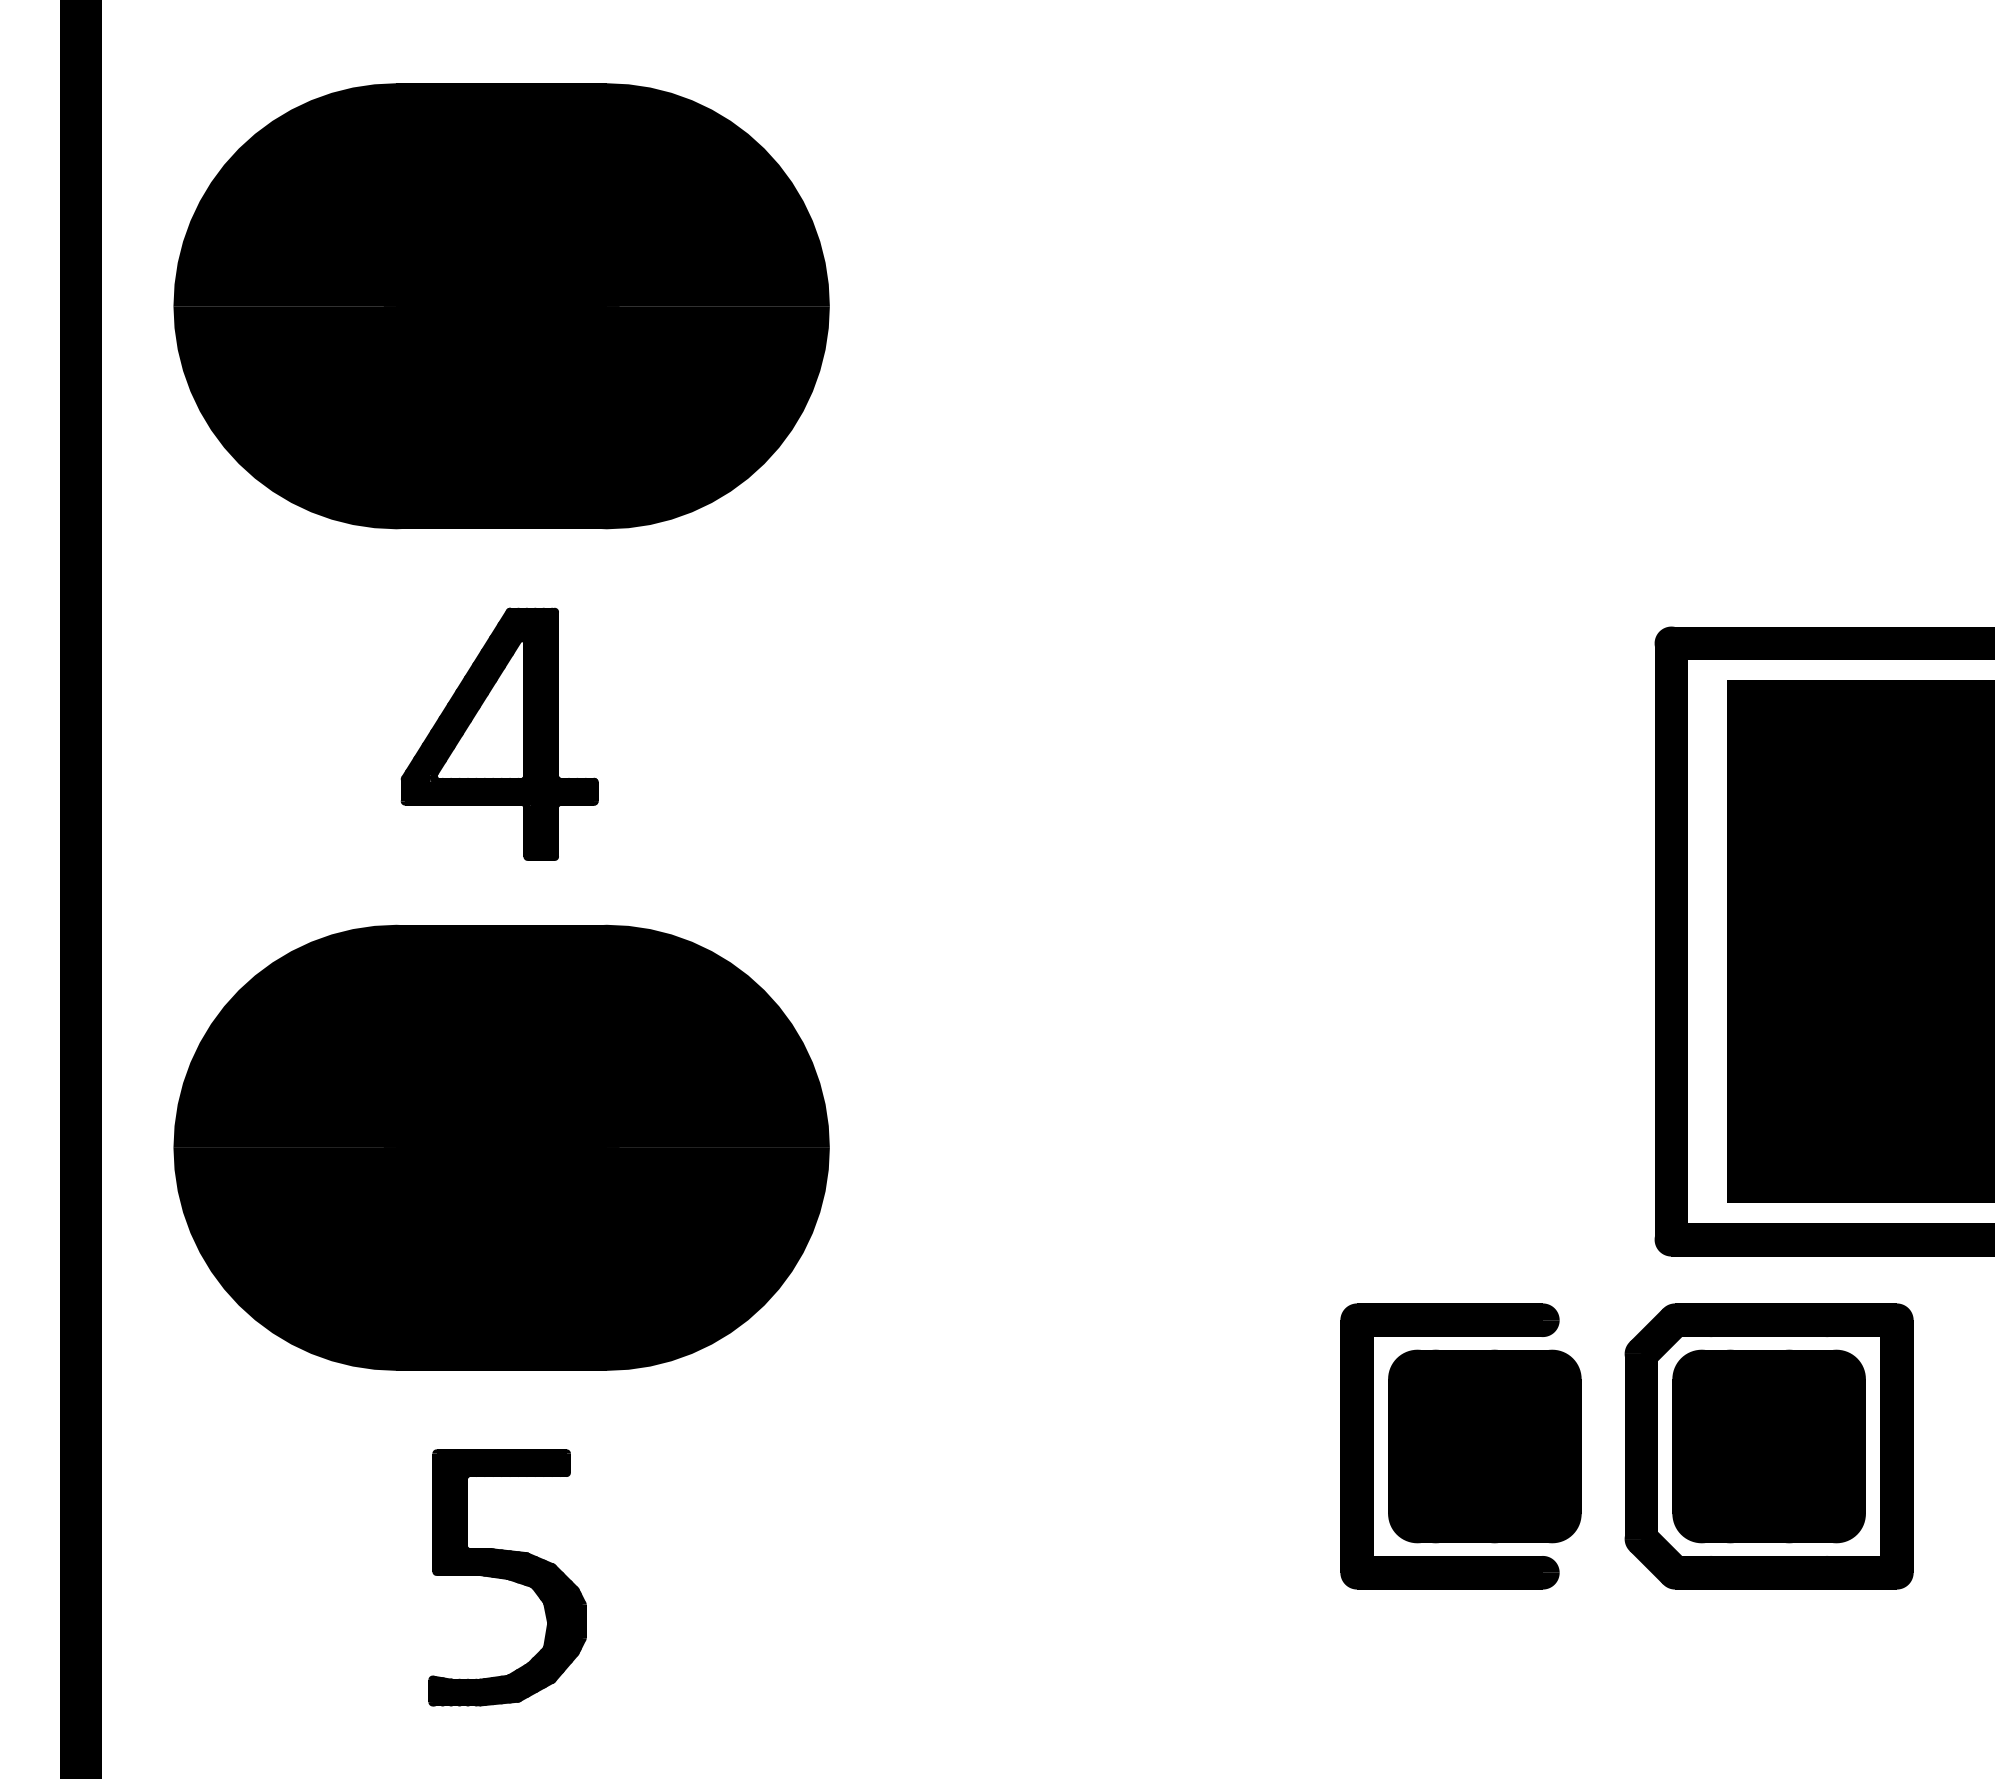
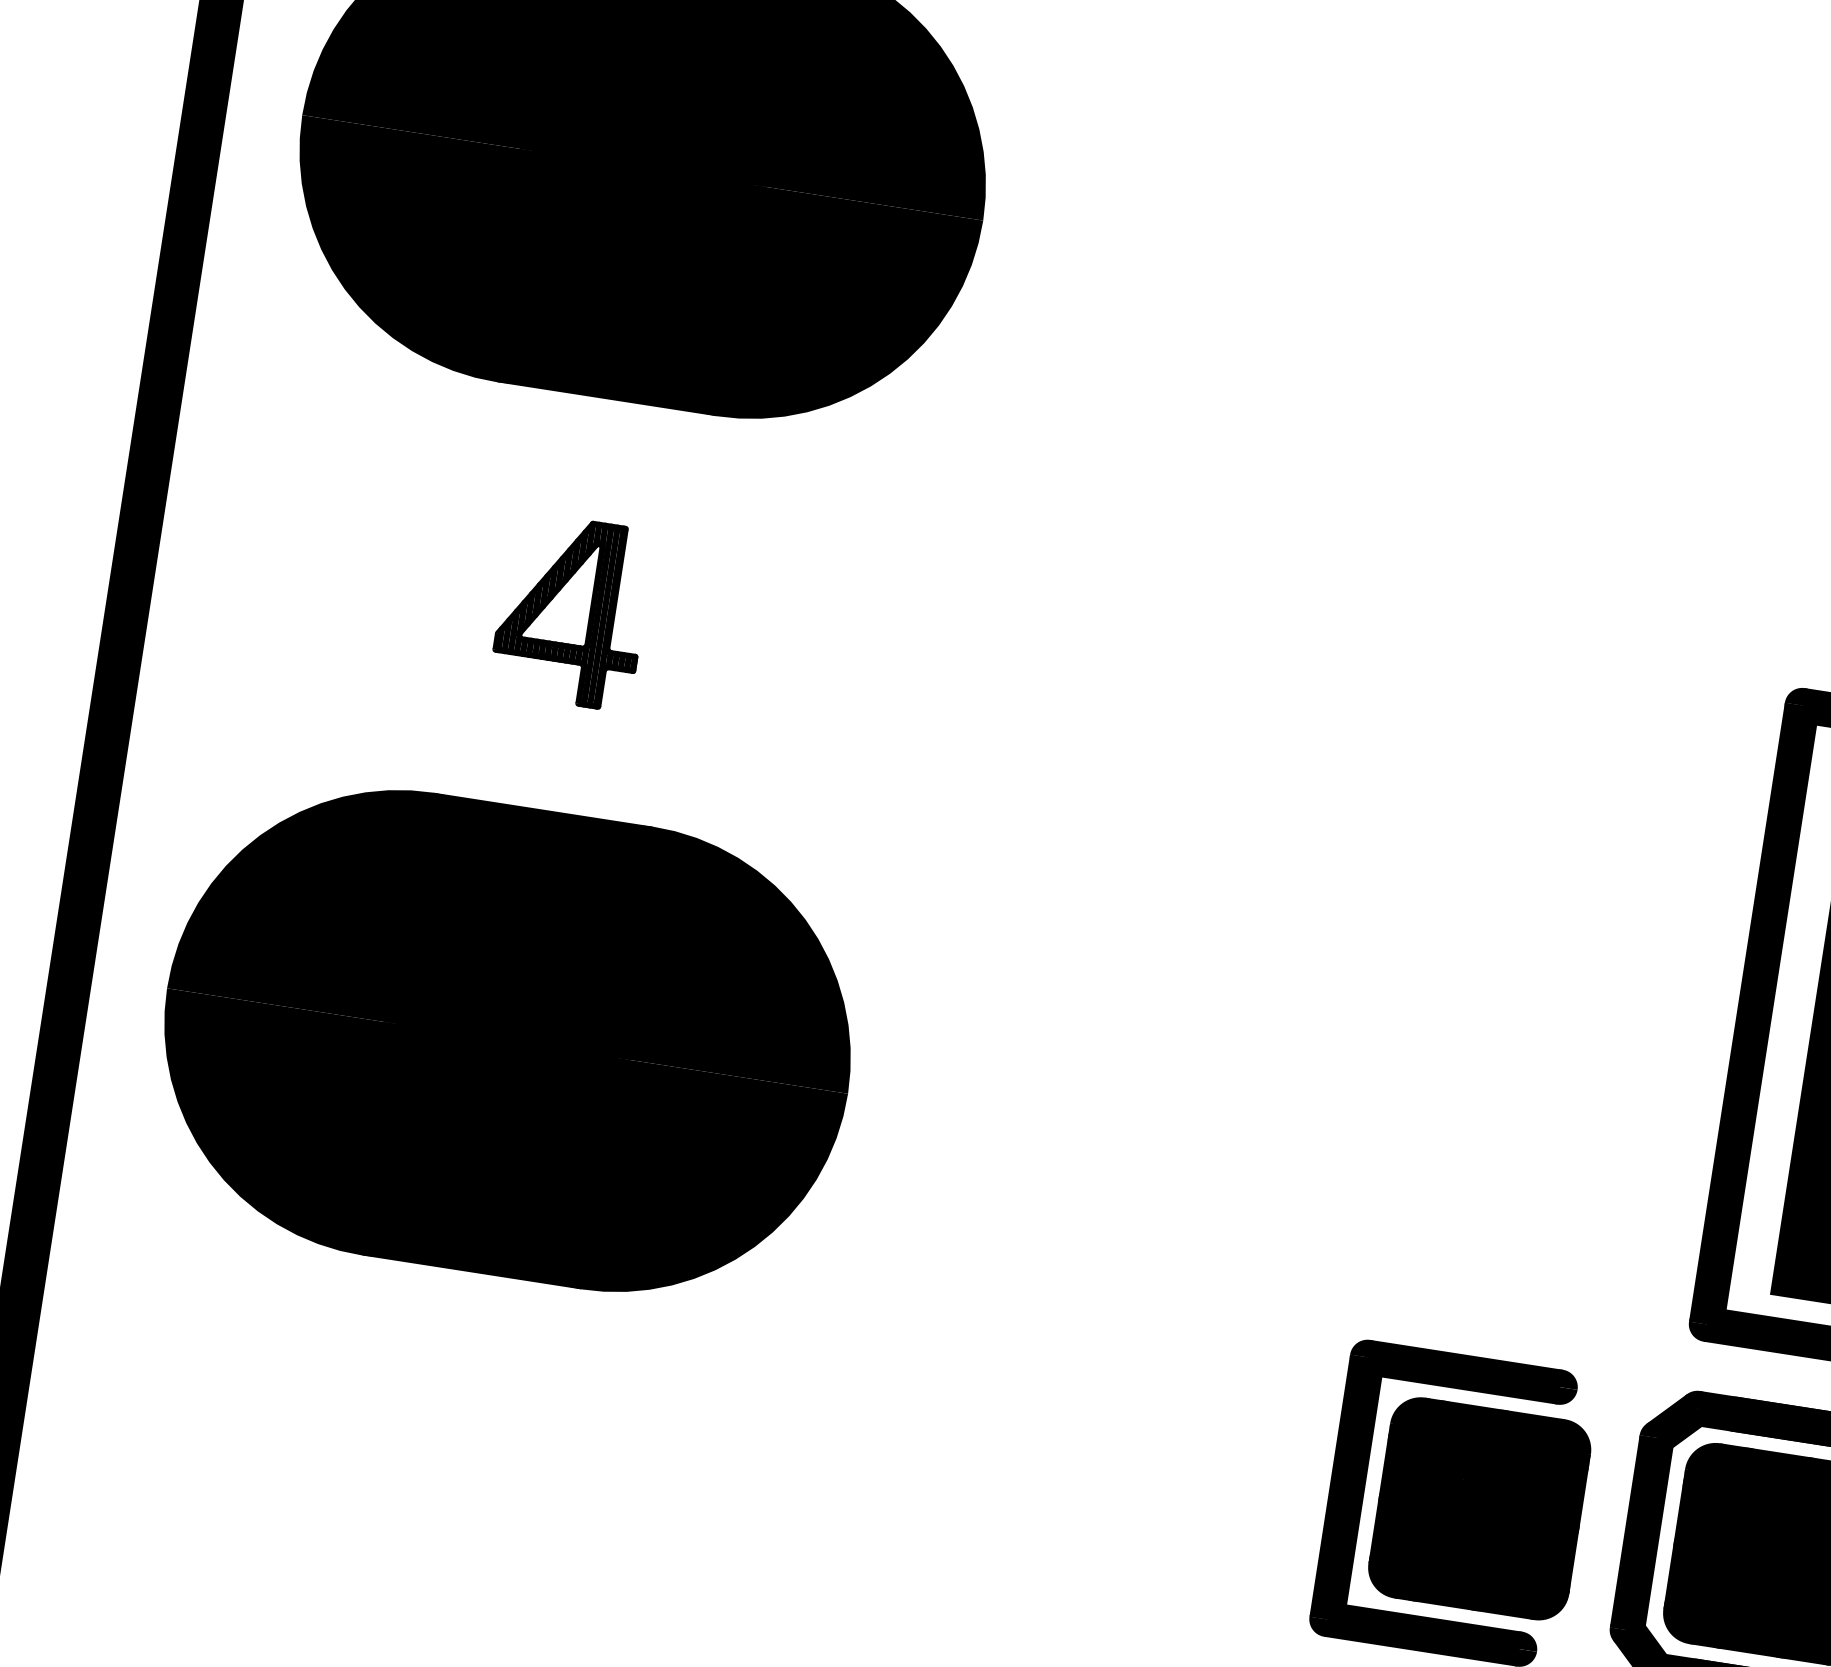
part: (499, 733) -> (571, 610), size x0.7
part: (507, 1577) -> (444, 1487), removed

